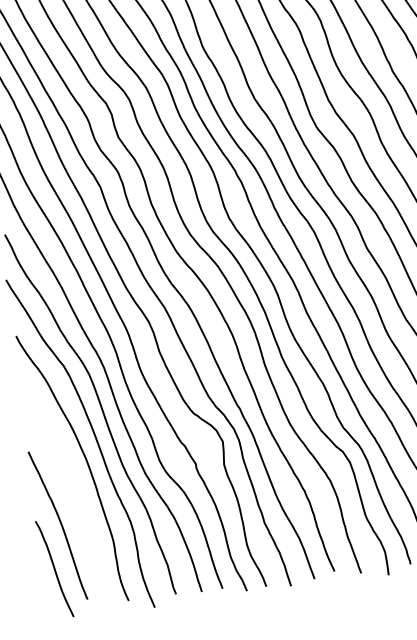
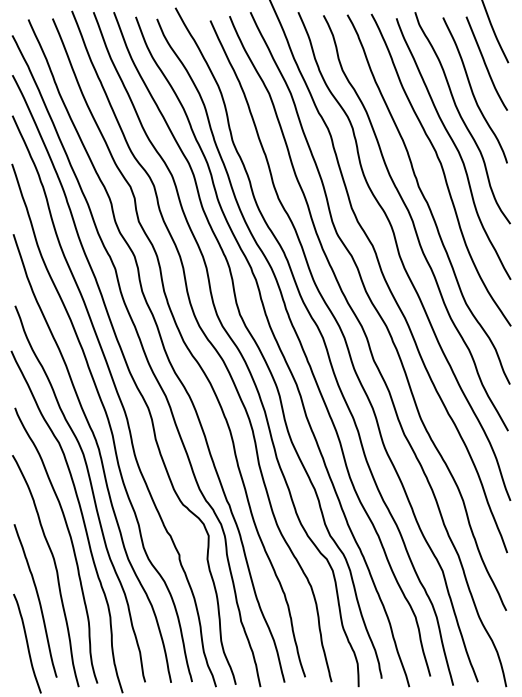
curve: (74, 493) -> (55, 570), added

